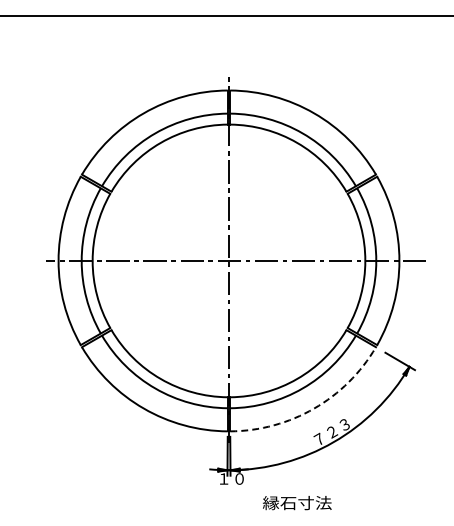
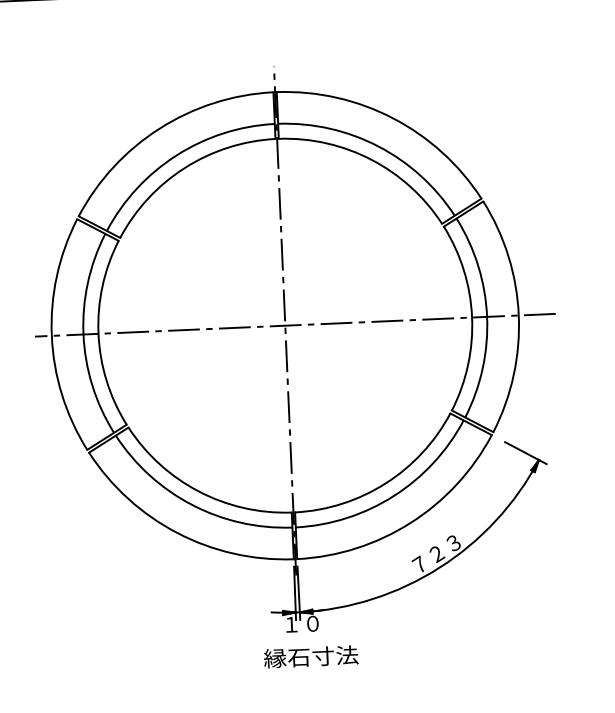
arc: (314, 408) -> (411, 522), dashed -> solid
text: (297, 503) -> (311, 657), moved

